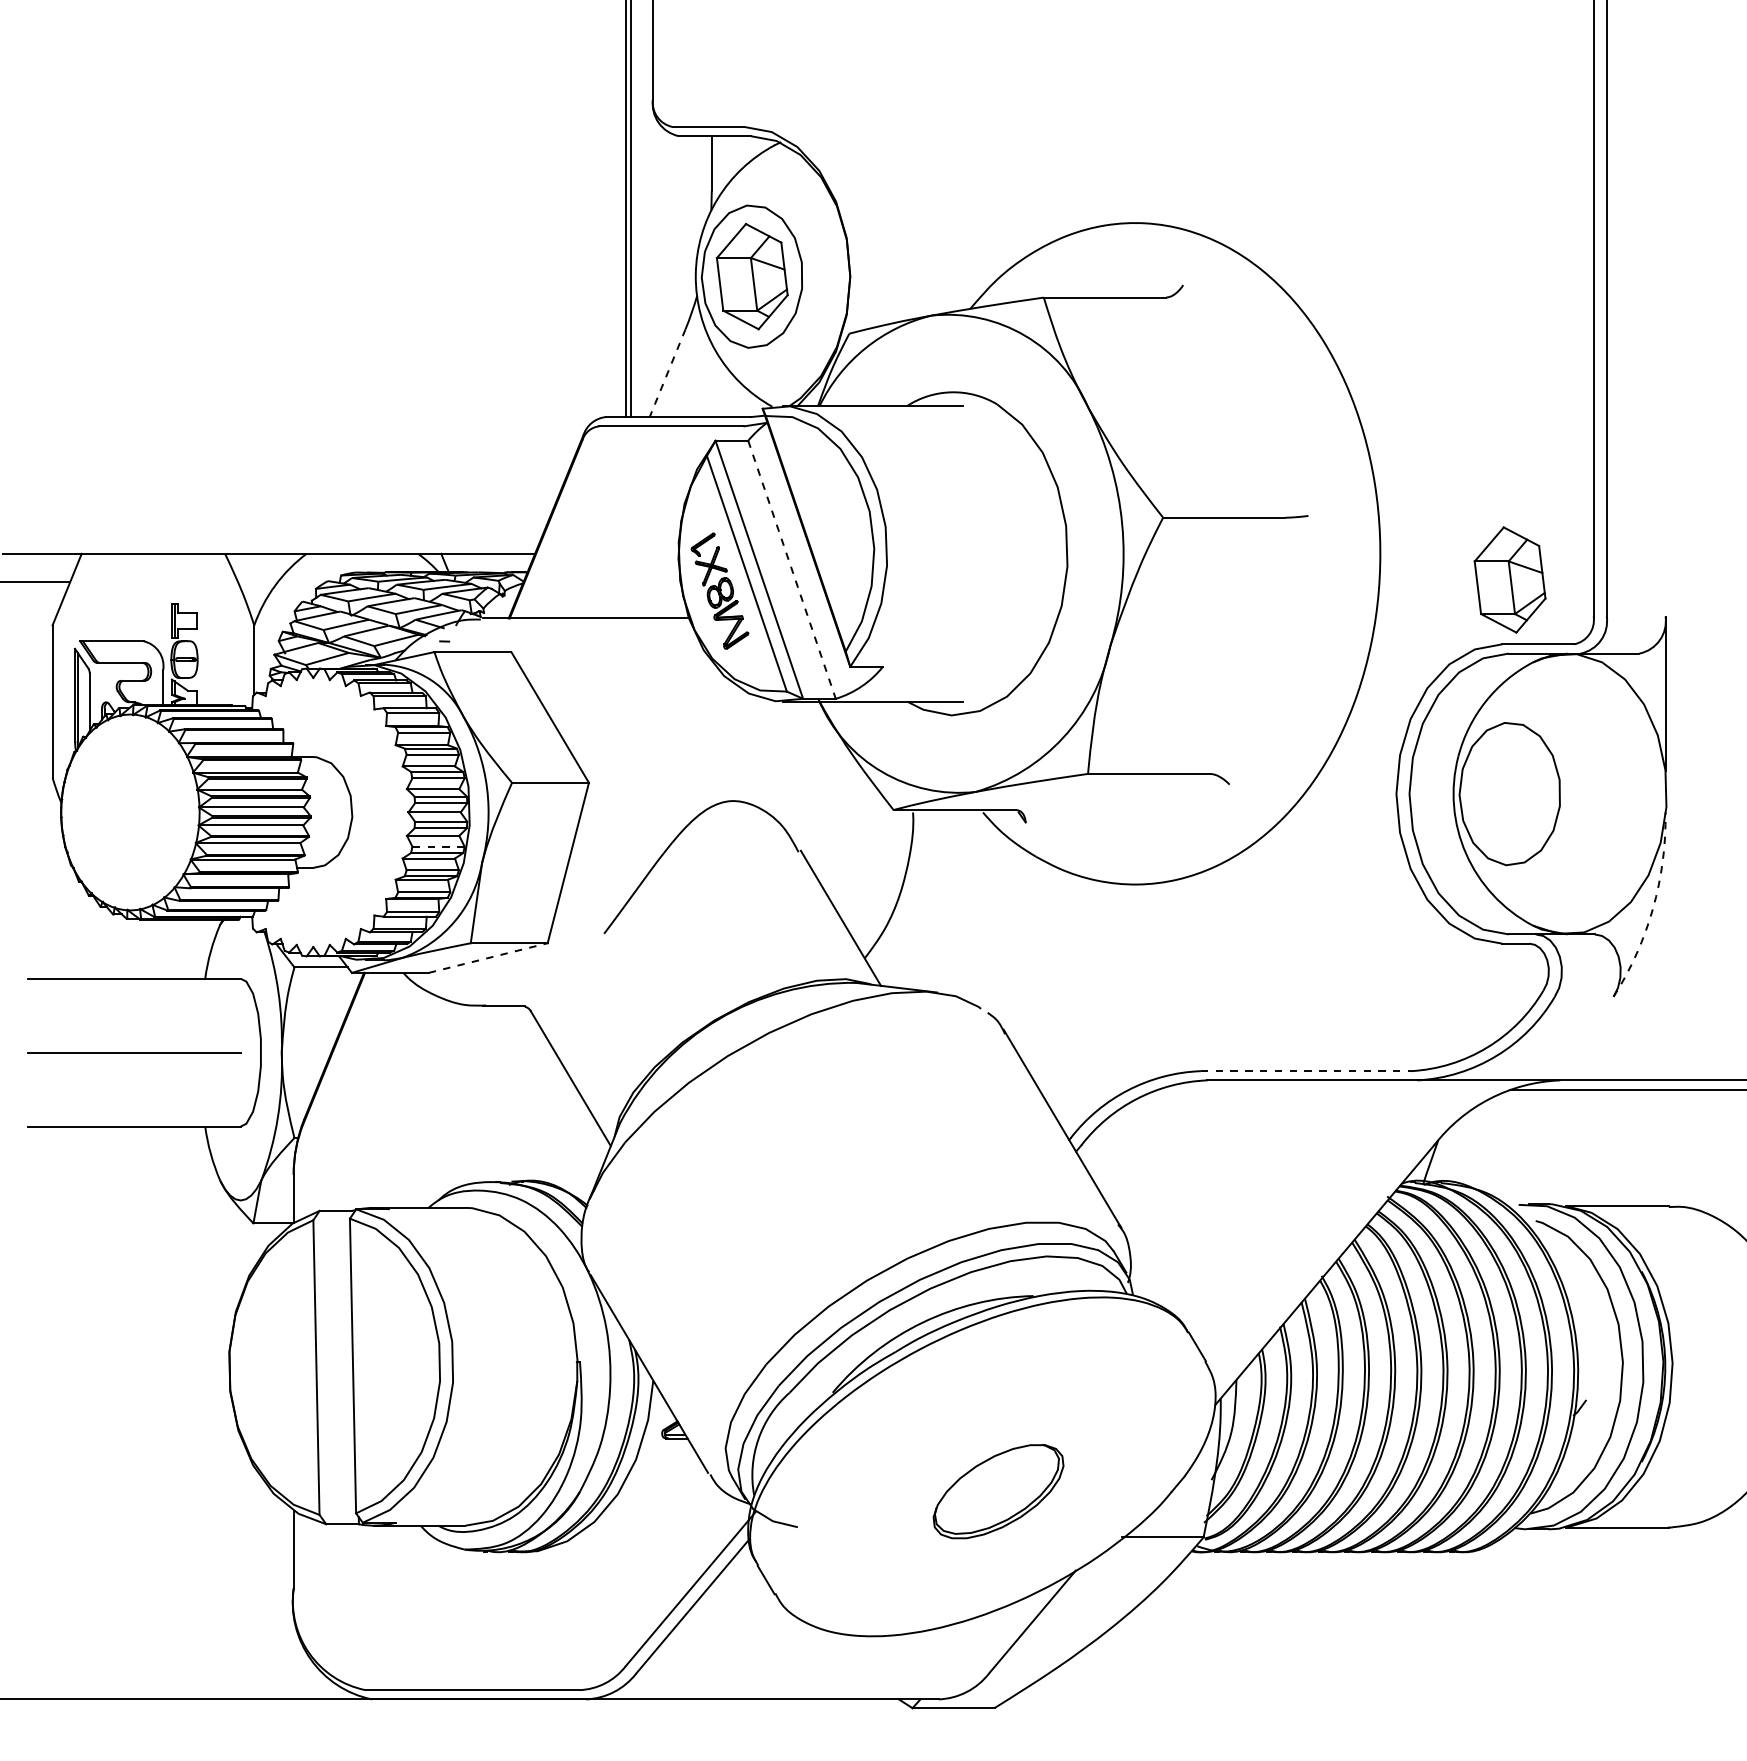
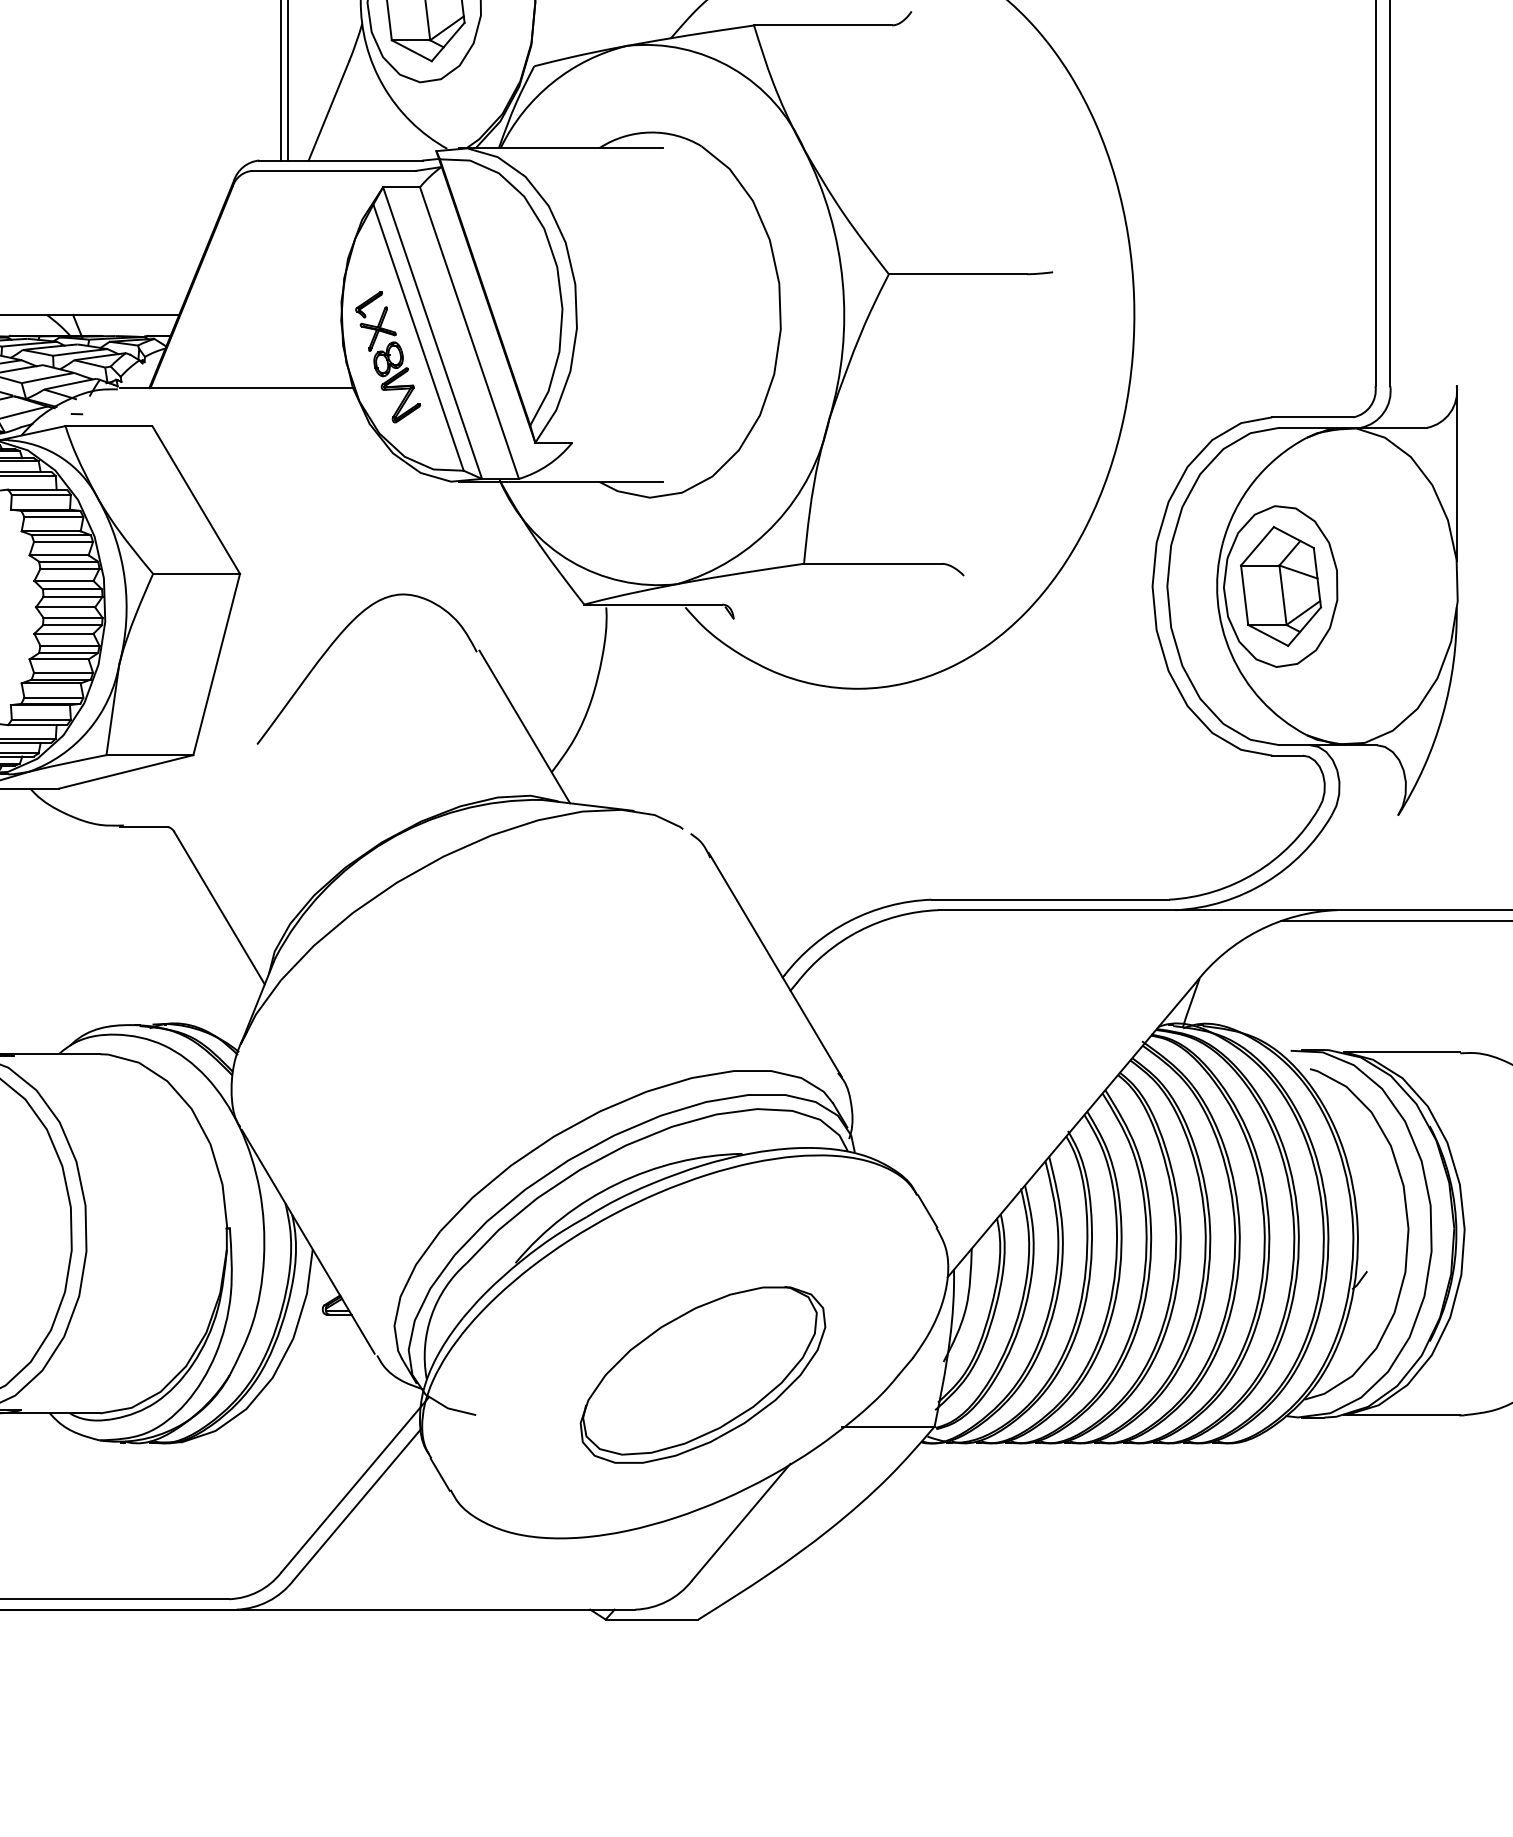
line: (667, 373) -> (328, 111), dashed -> solid
line: (792, 570) -> (470, 333), dashed -> solid
part: (1509, 579) -> (1280, 585), moved
line: (437, 846) -> (68, 645), dashed -> solid
arc: (1653, 908) -> (1443, 715), dashed -> solid
line: (488, 957) -> (126, 771), dashed -> solid
line: (1305, 1071) -> (1049, 900), dashed -> solid
part: (998, 1491) -> (702, 1374), size x1.67

